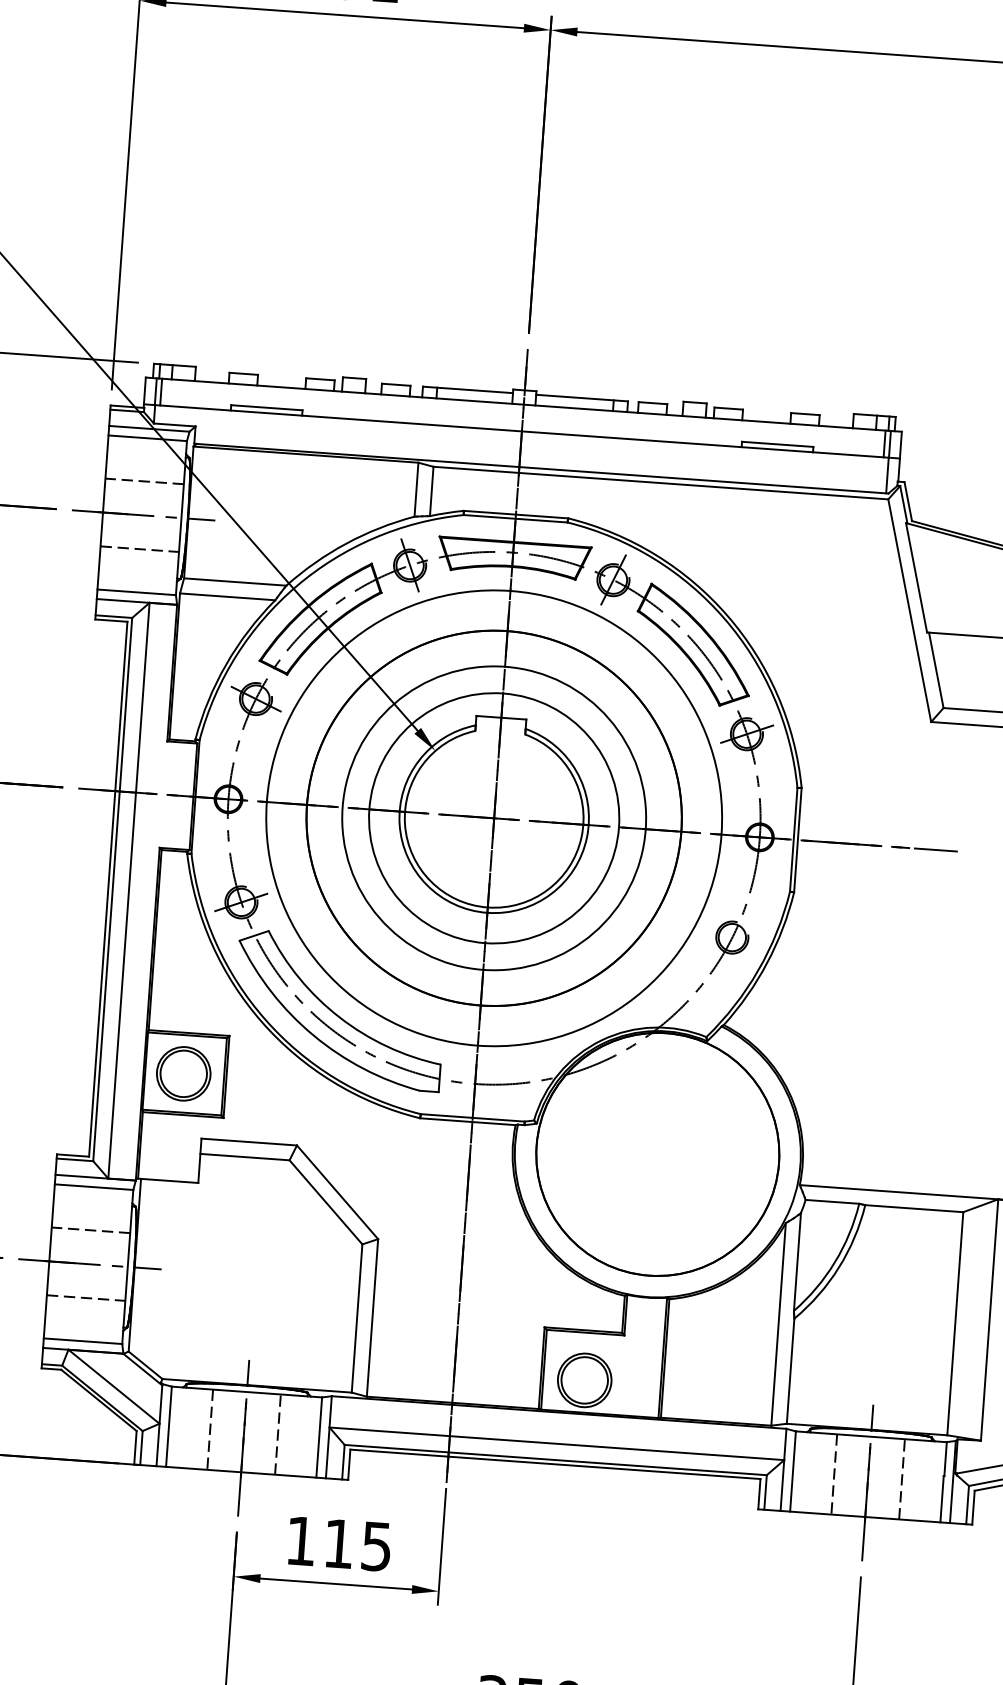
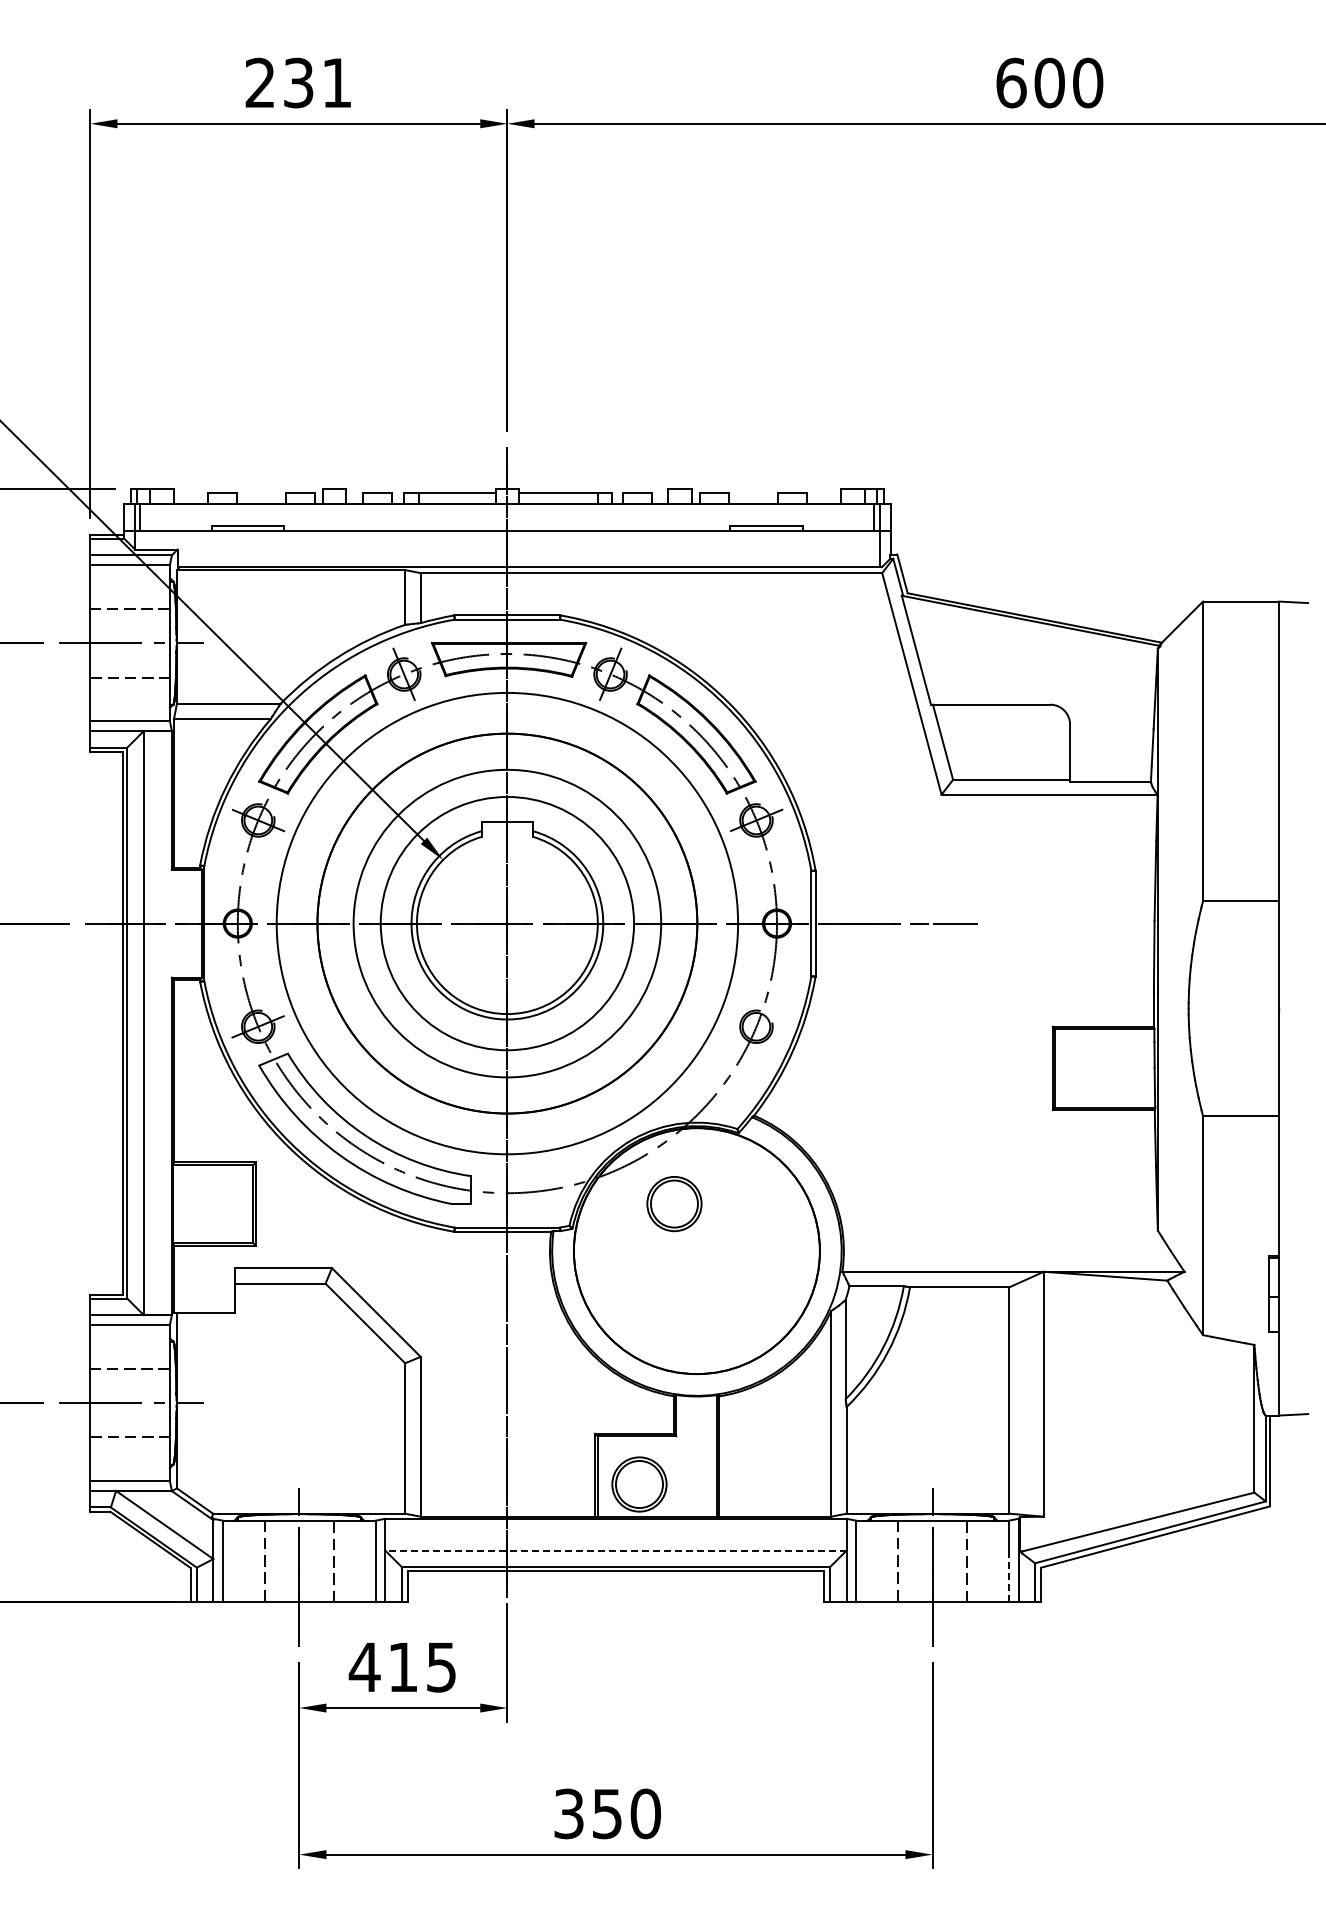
part: (183, 1074) -> (674, 1204), moved
line: (556, 1443) -> (615, 1550), solid -> dashed
line: (941, 1499) -> (1008, 1578), solid -> dashed
text: (300, 1541) -> (364, 1667), 115 -> 415

